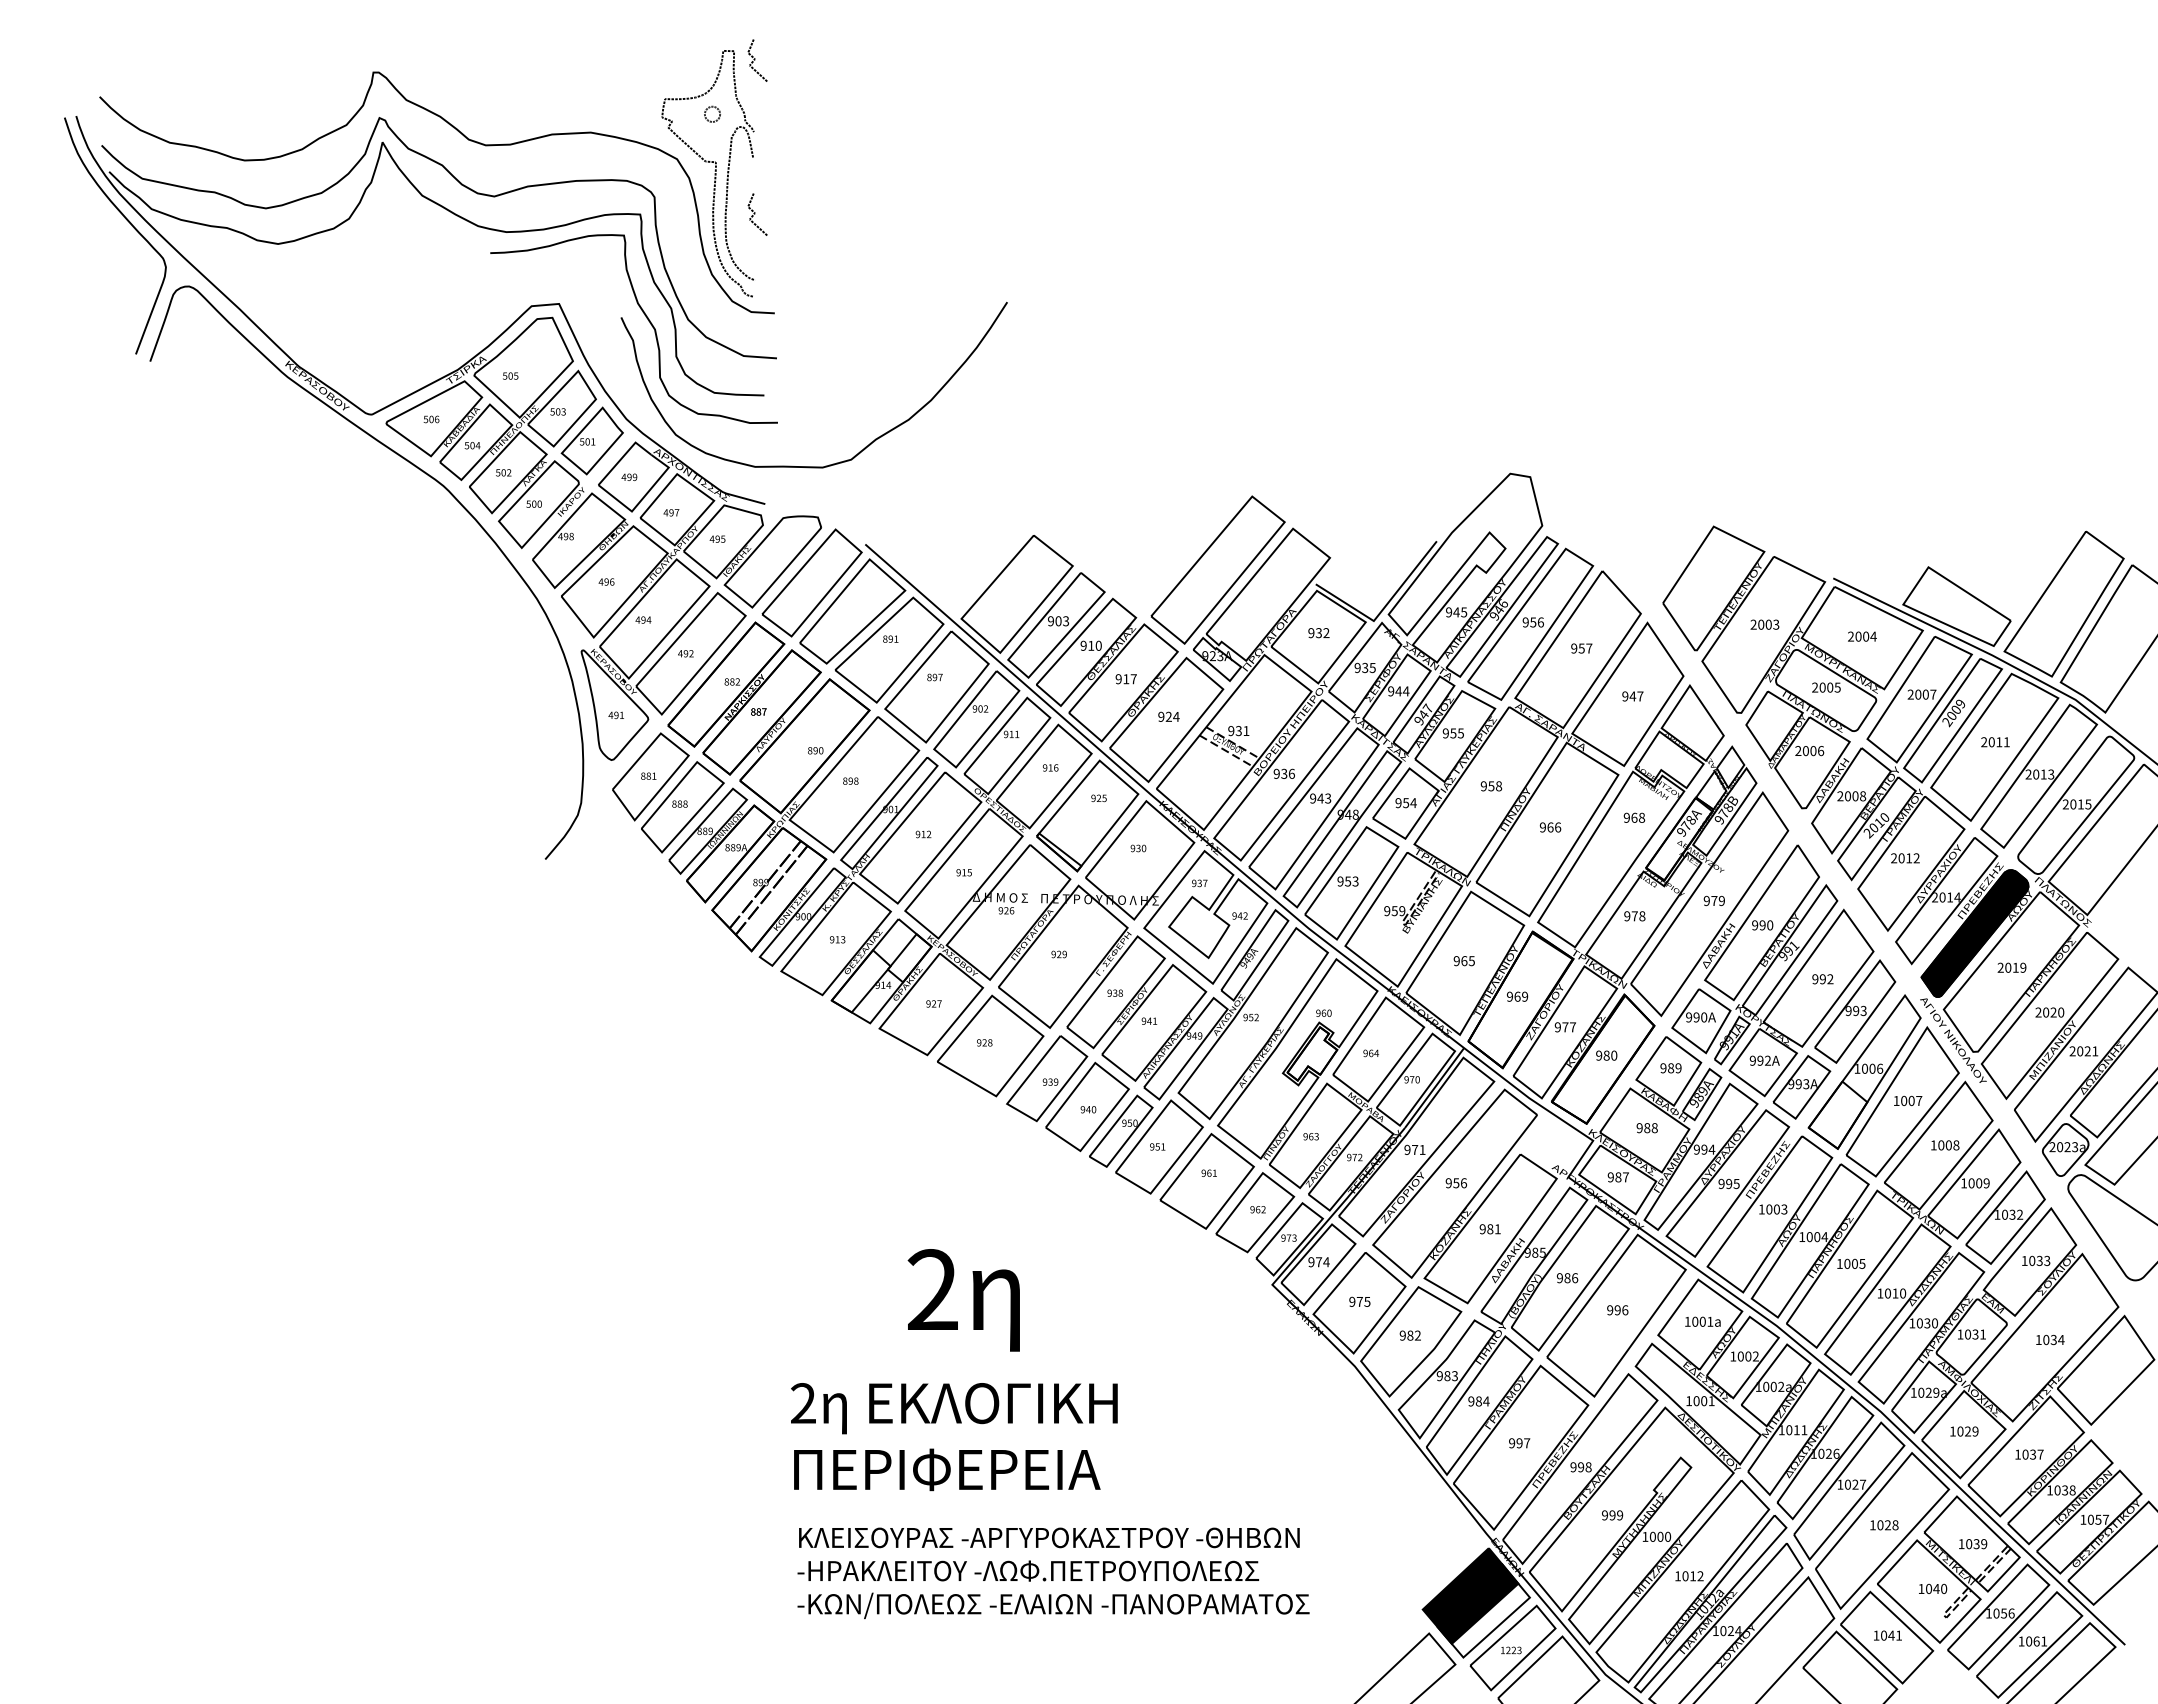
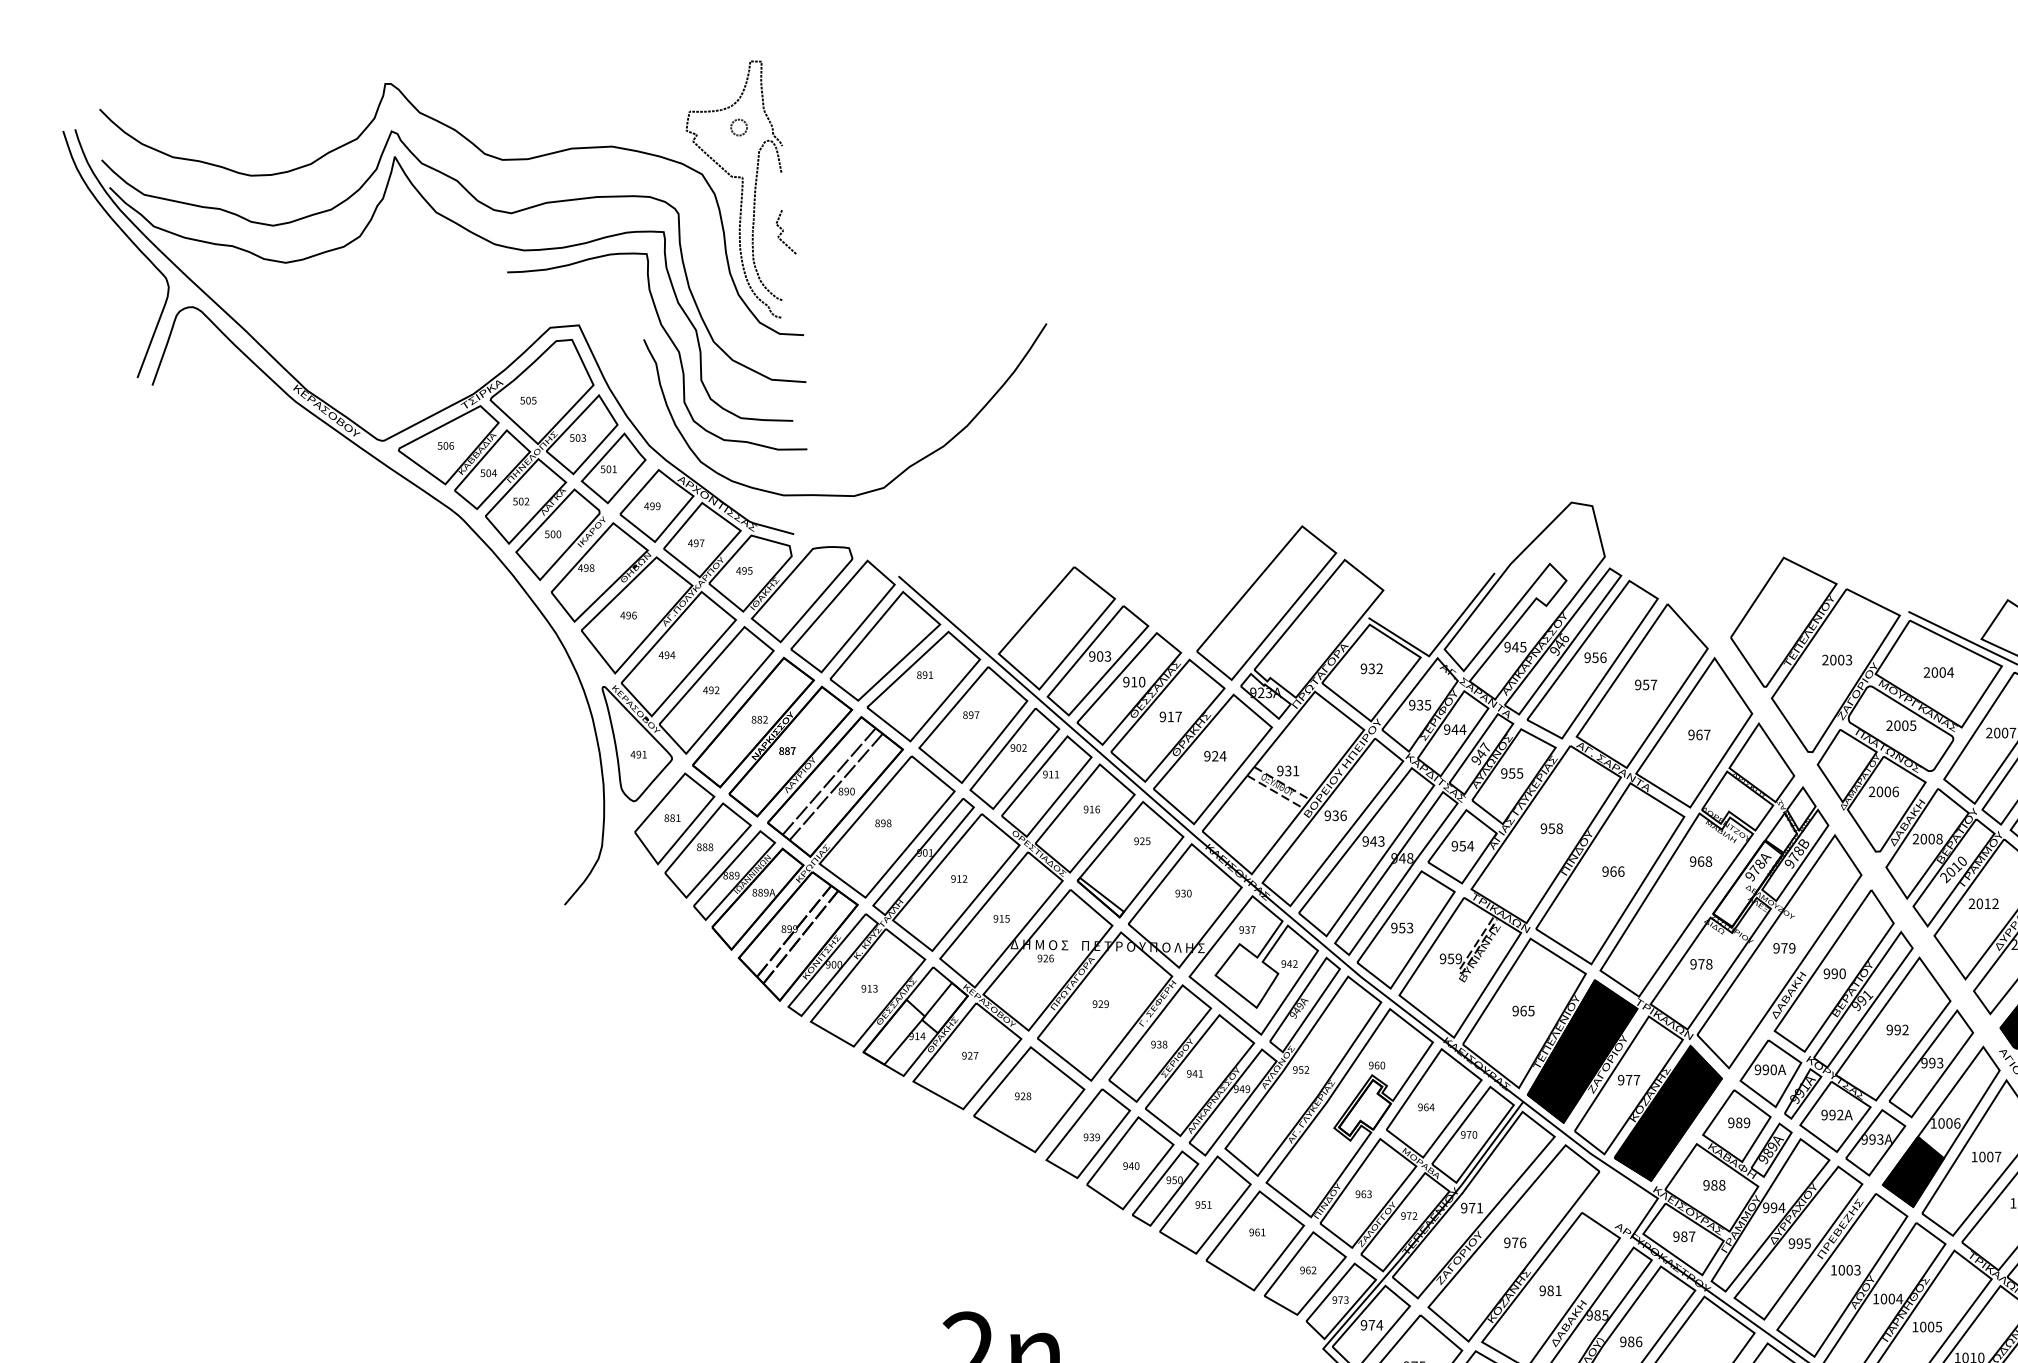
curve: (755, 60) -> (783, 71), removed
text: (1632, 696) -> (1699, 734), 947 -> 967
line: (798, 741) -> (828, 781), added
line: (805, 746) -> (836, 787), added
fill: (1520, 999) -> (1582, 1051), added
fill: (1603, 1059) -> (1668, 1113), added
fill: (1837, 1114) -> (1912, 1171), added
text: (1456, 1183) -> (1515, 1243), 956 -> 976

